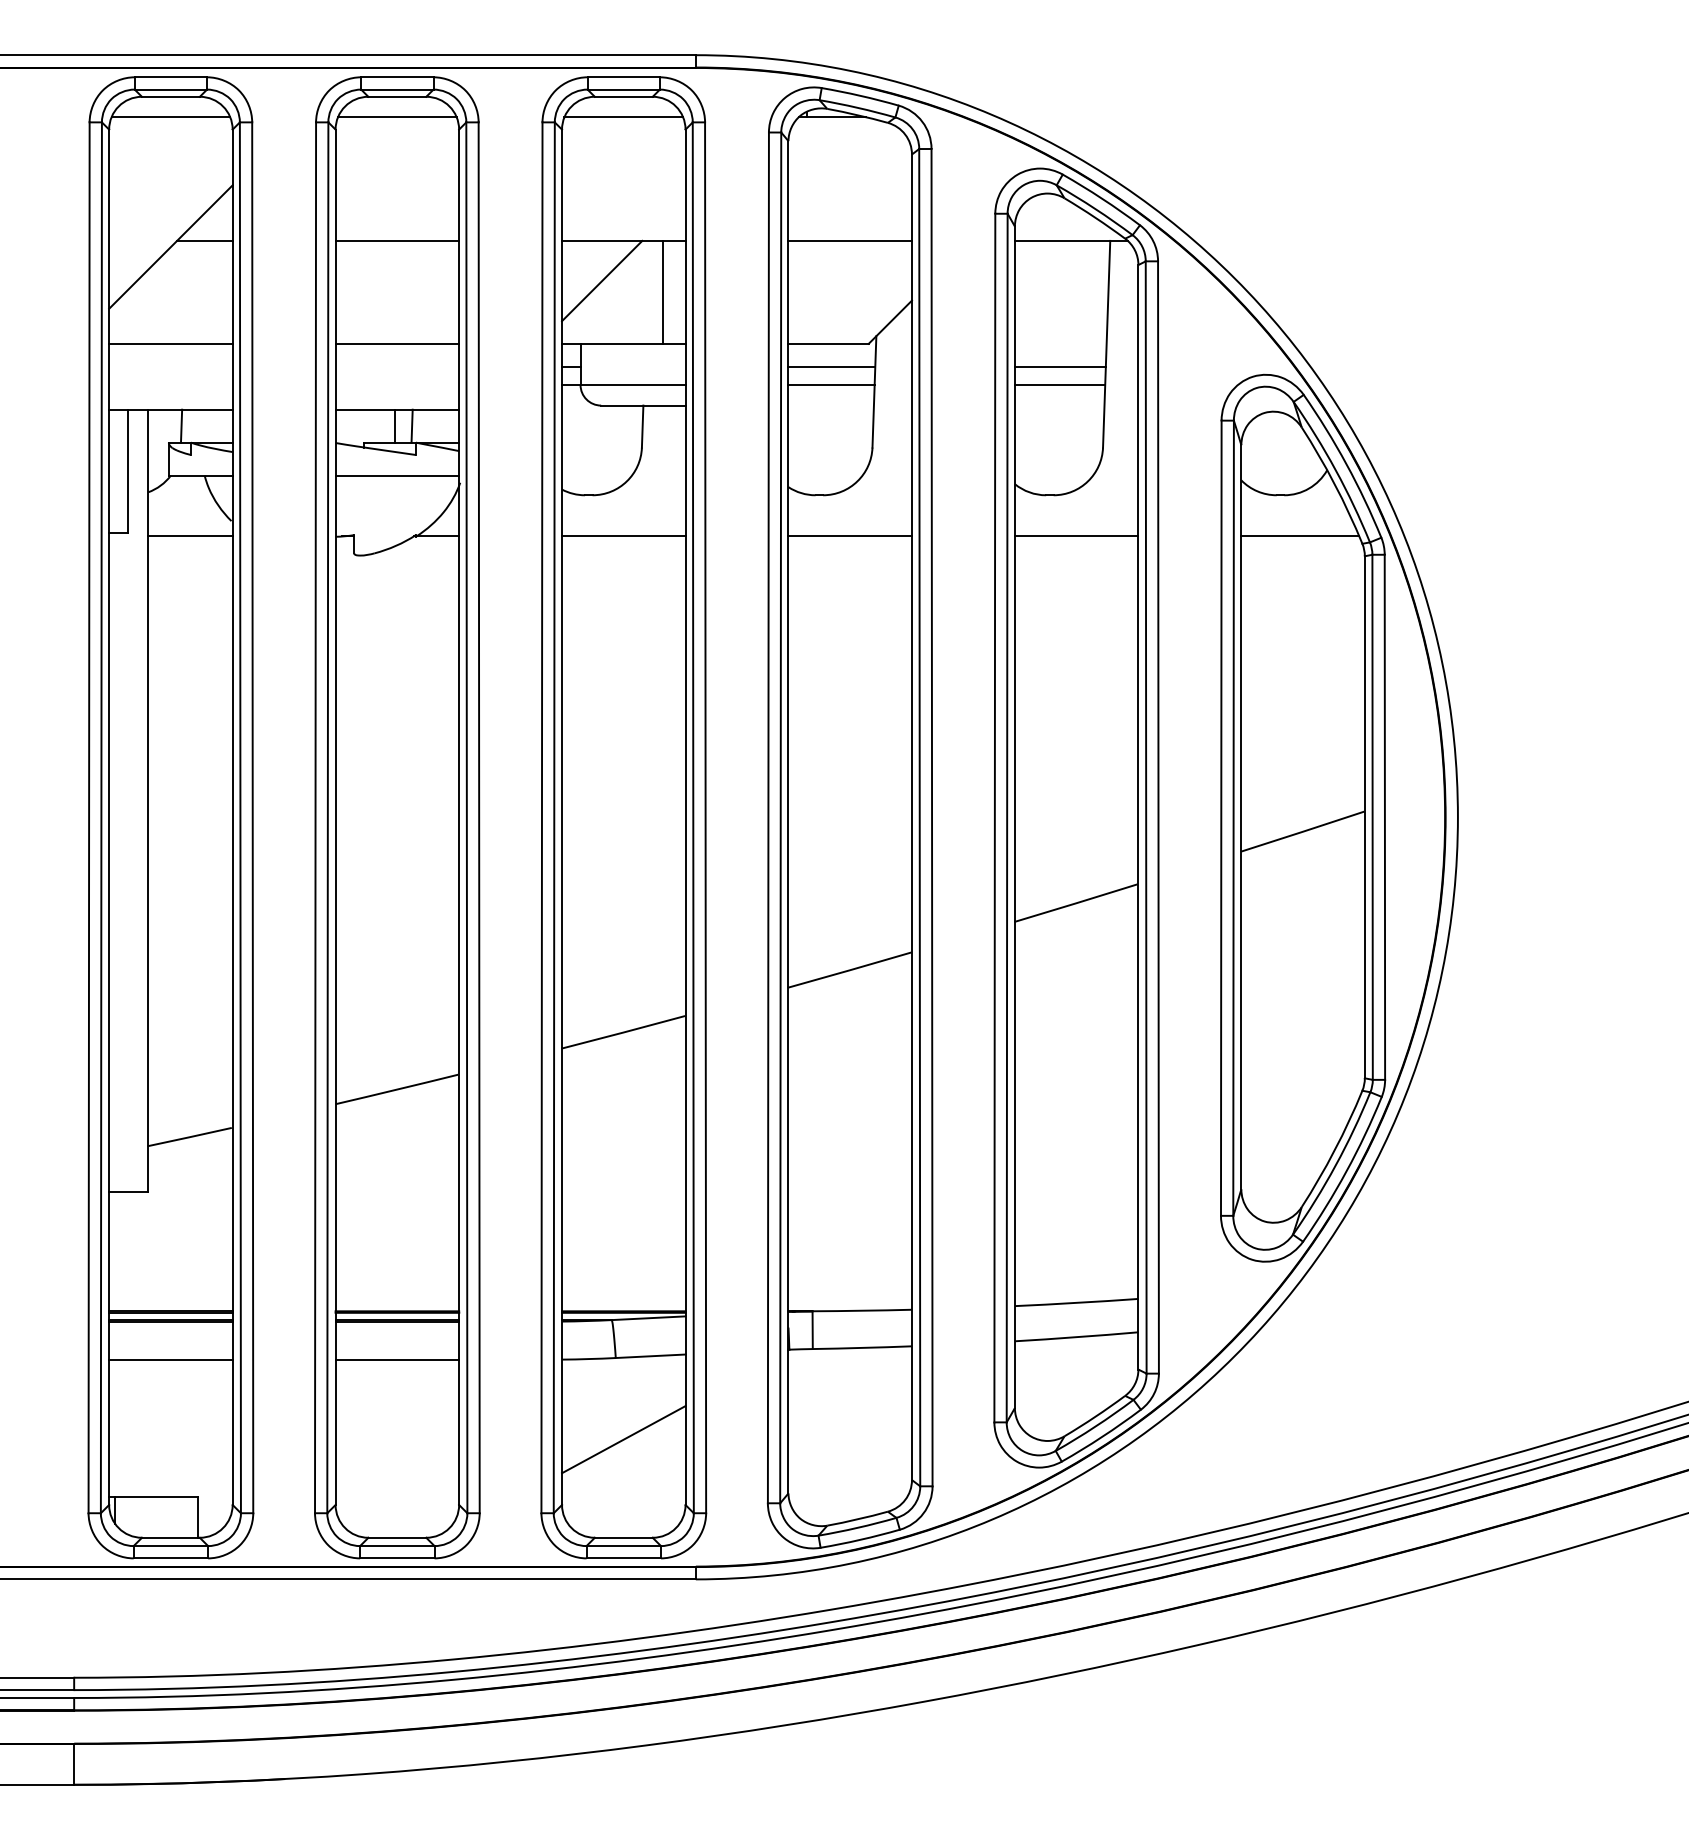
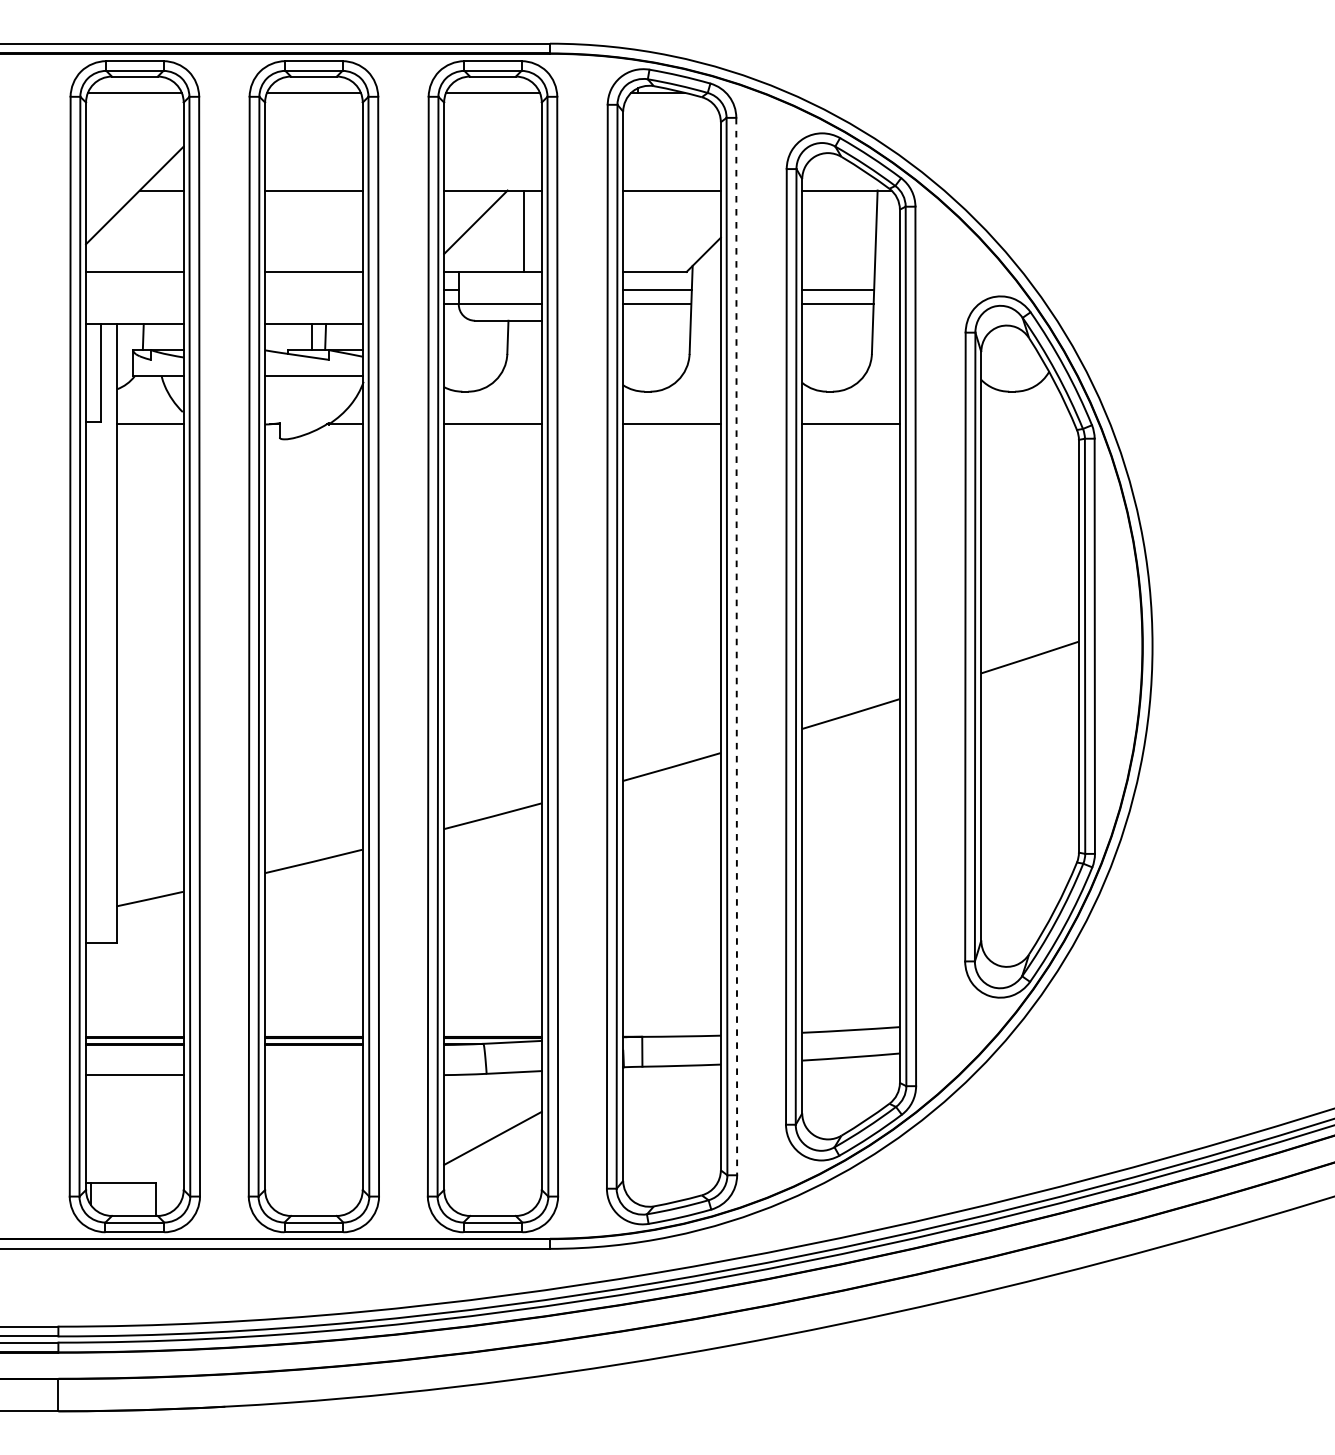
line: (1300, 536) -> (1028, 424), removed
line: (932, 817) -> (737, 646), solid -> dashed
line: (397, 1359) -> (314, 1075), removed

